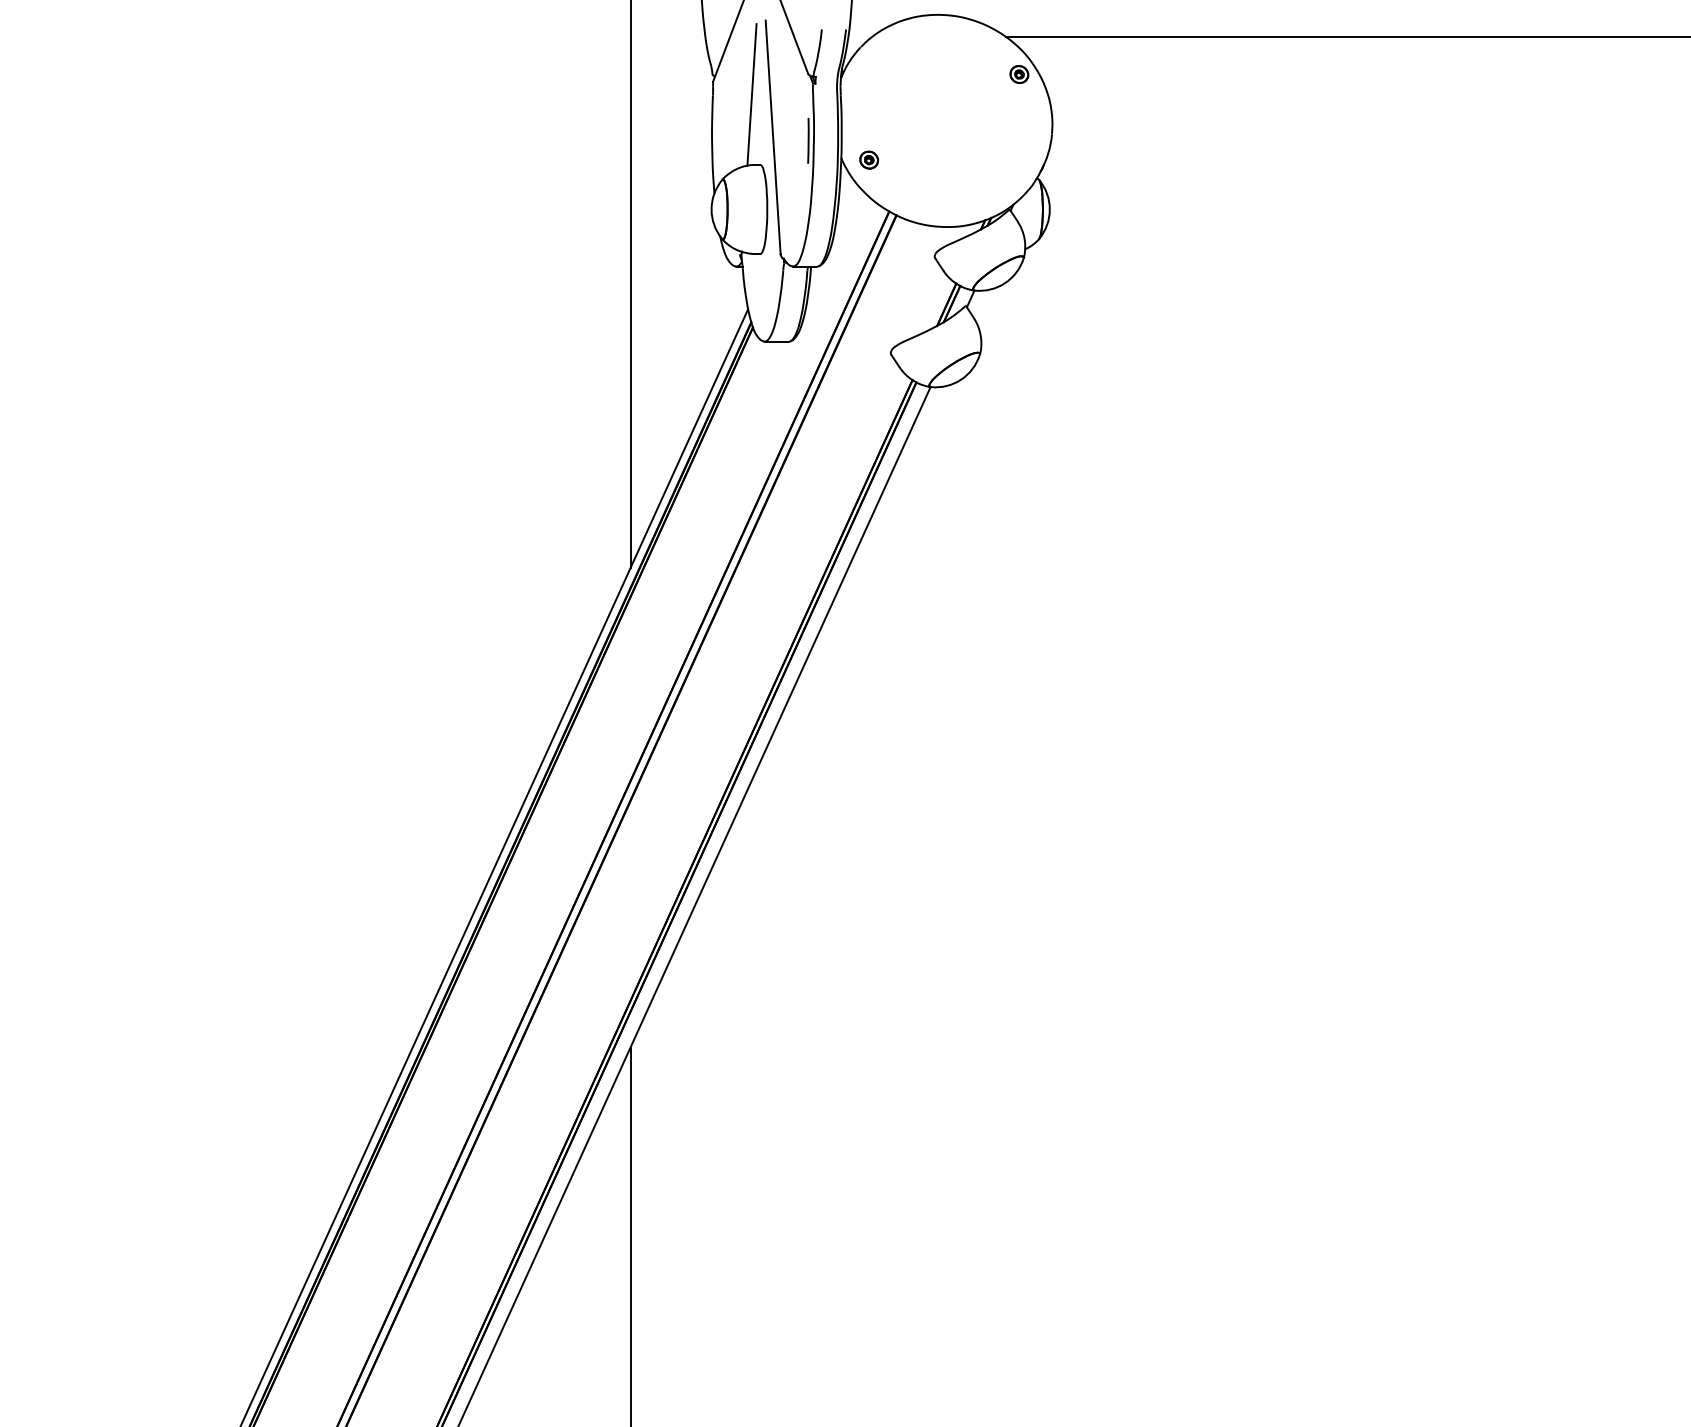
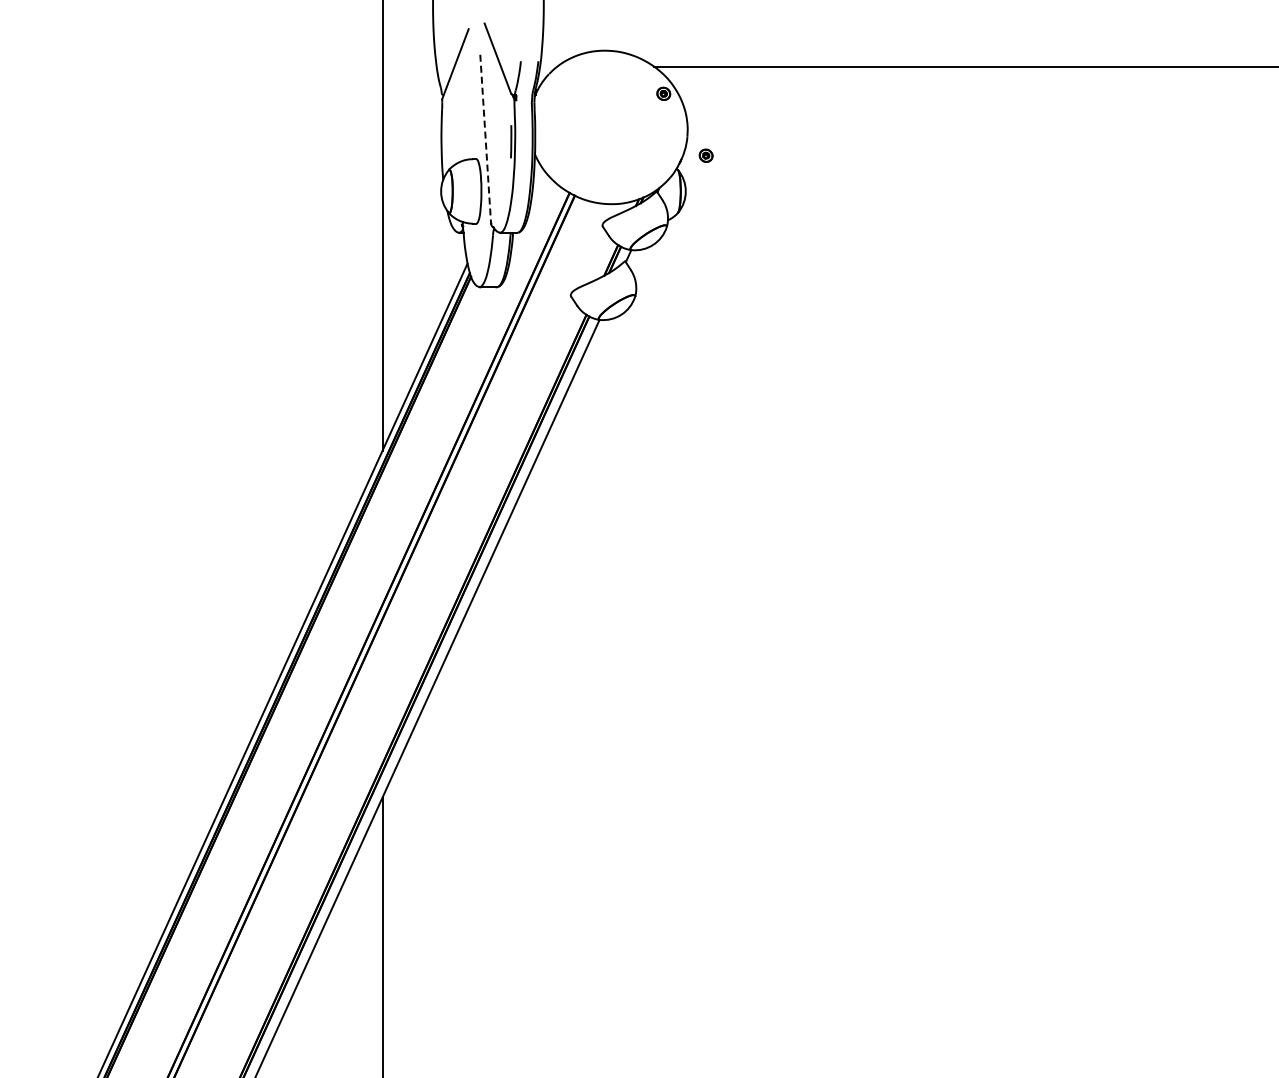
line: (752, 94) -> (470, 108), removed
line: (772, 137) -> (485, 139), solid -> dashed
part: (868, 159) -> (705, 155), moved

